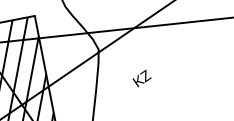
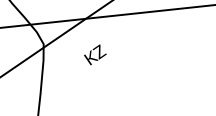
text: (141, 78) -> (94, 54), moved

